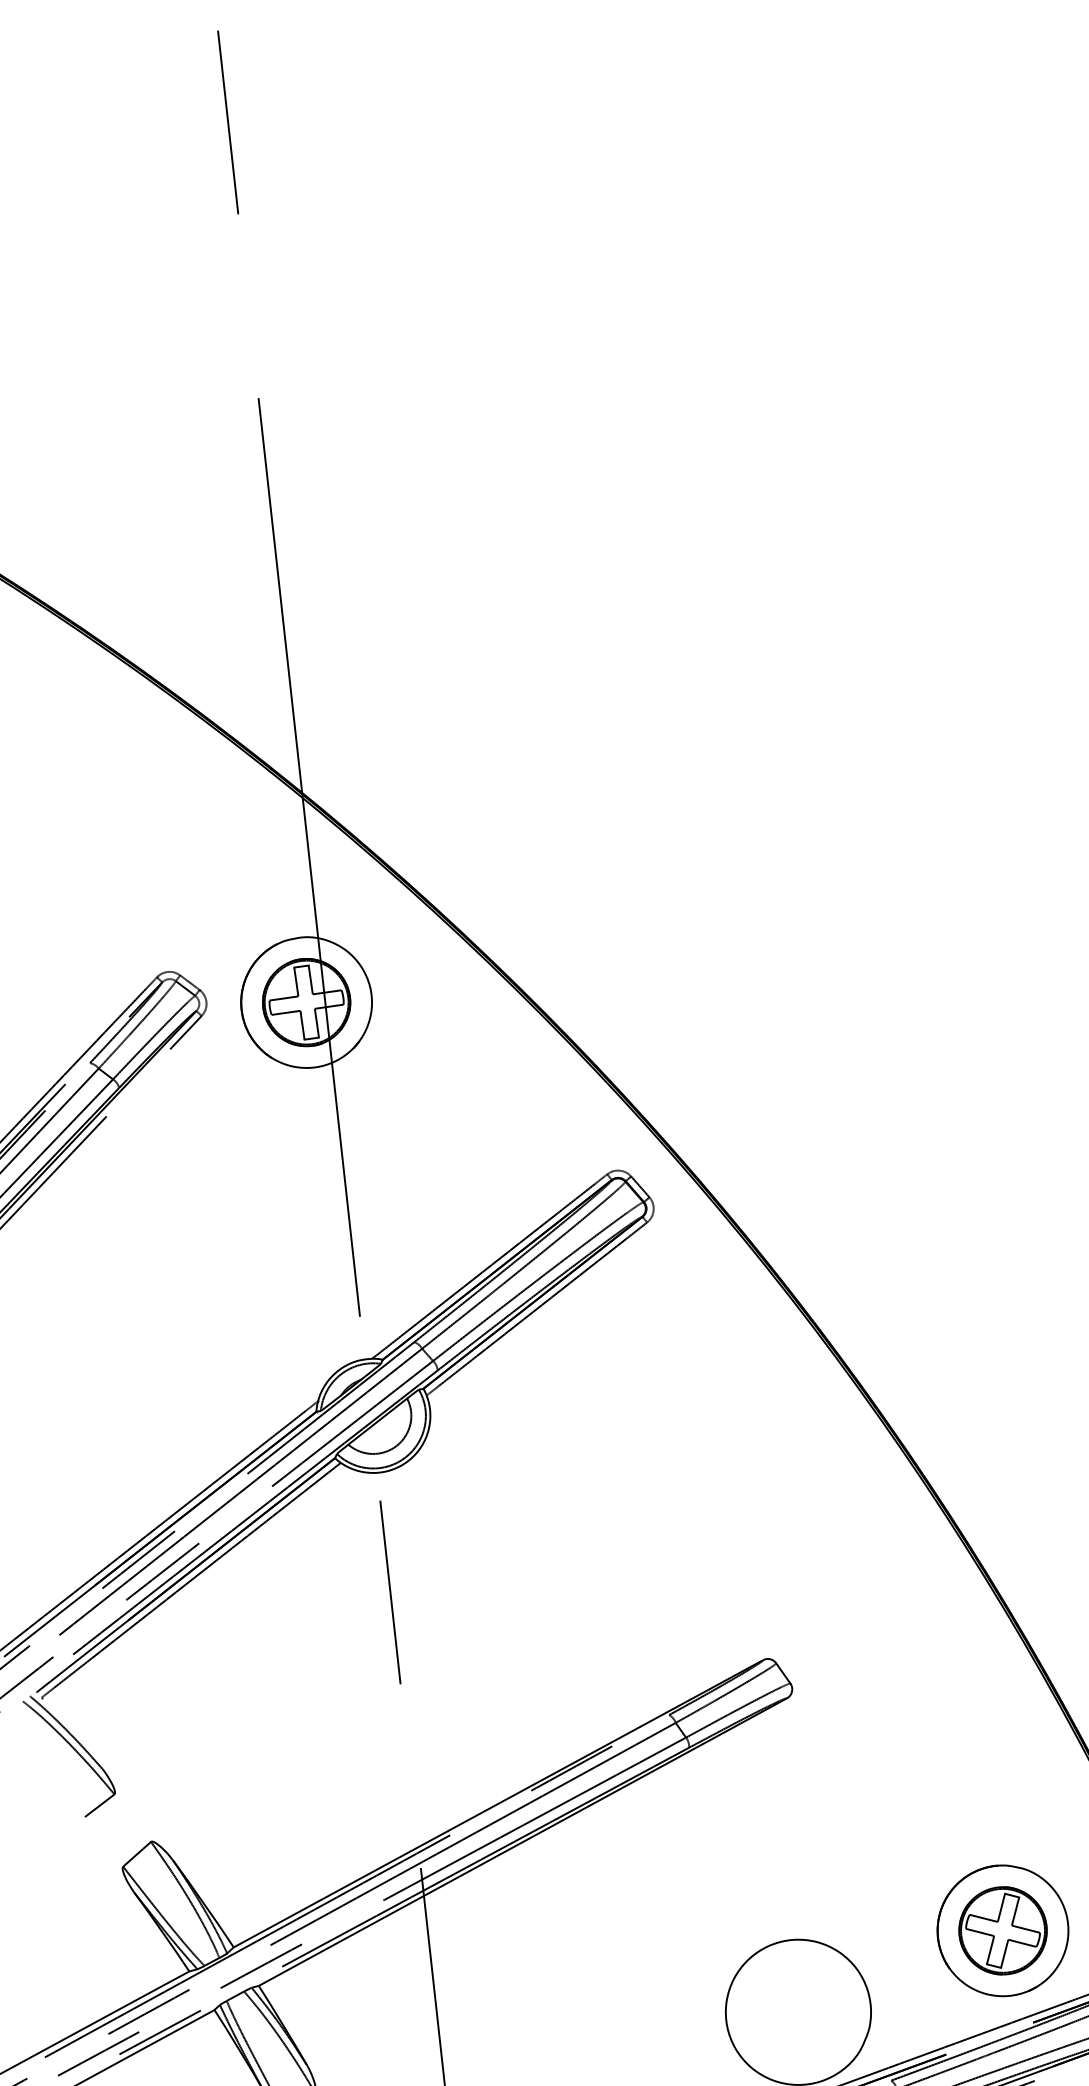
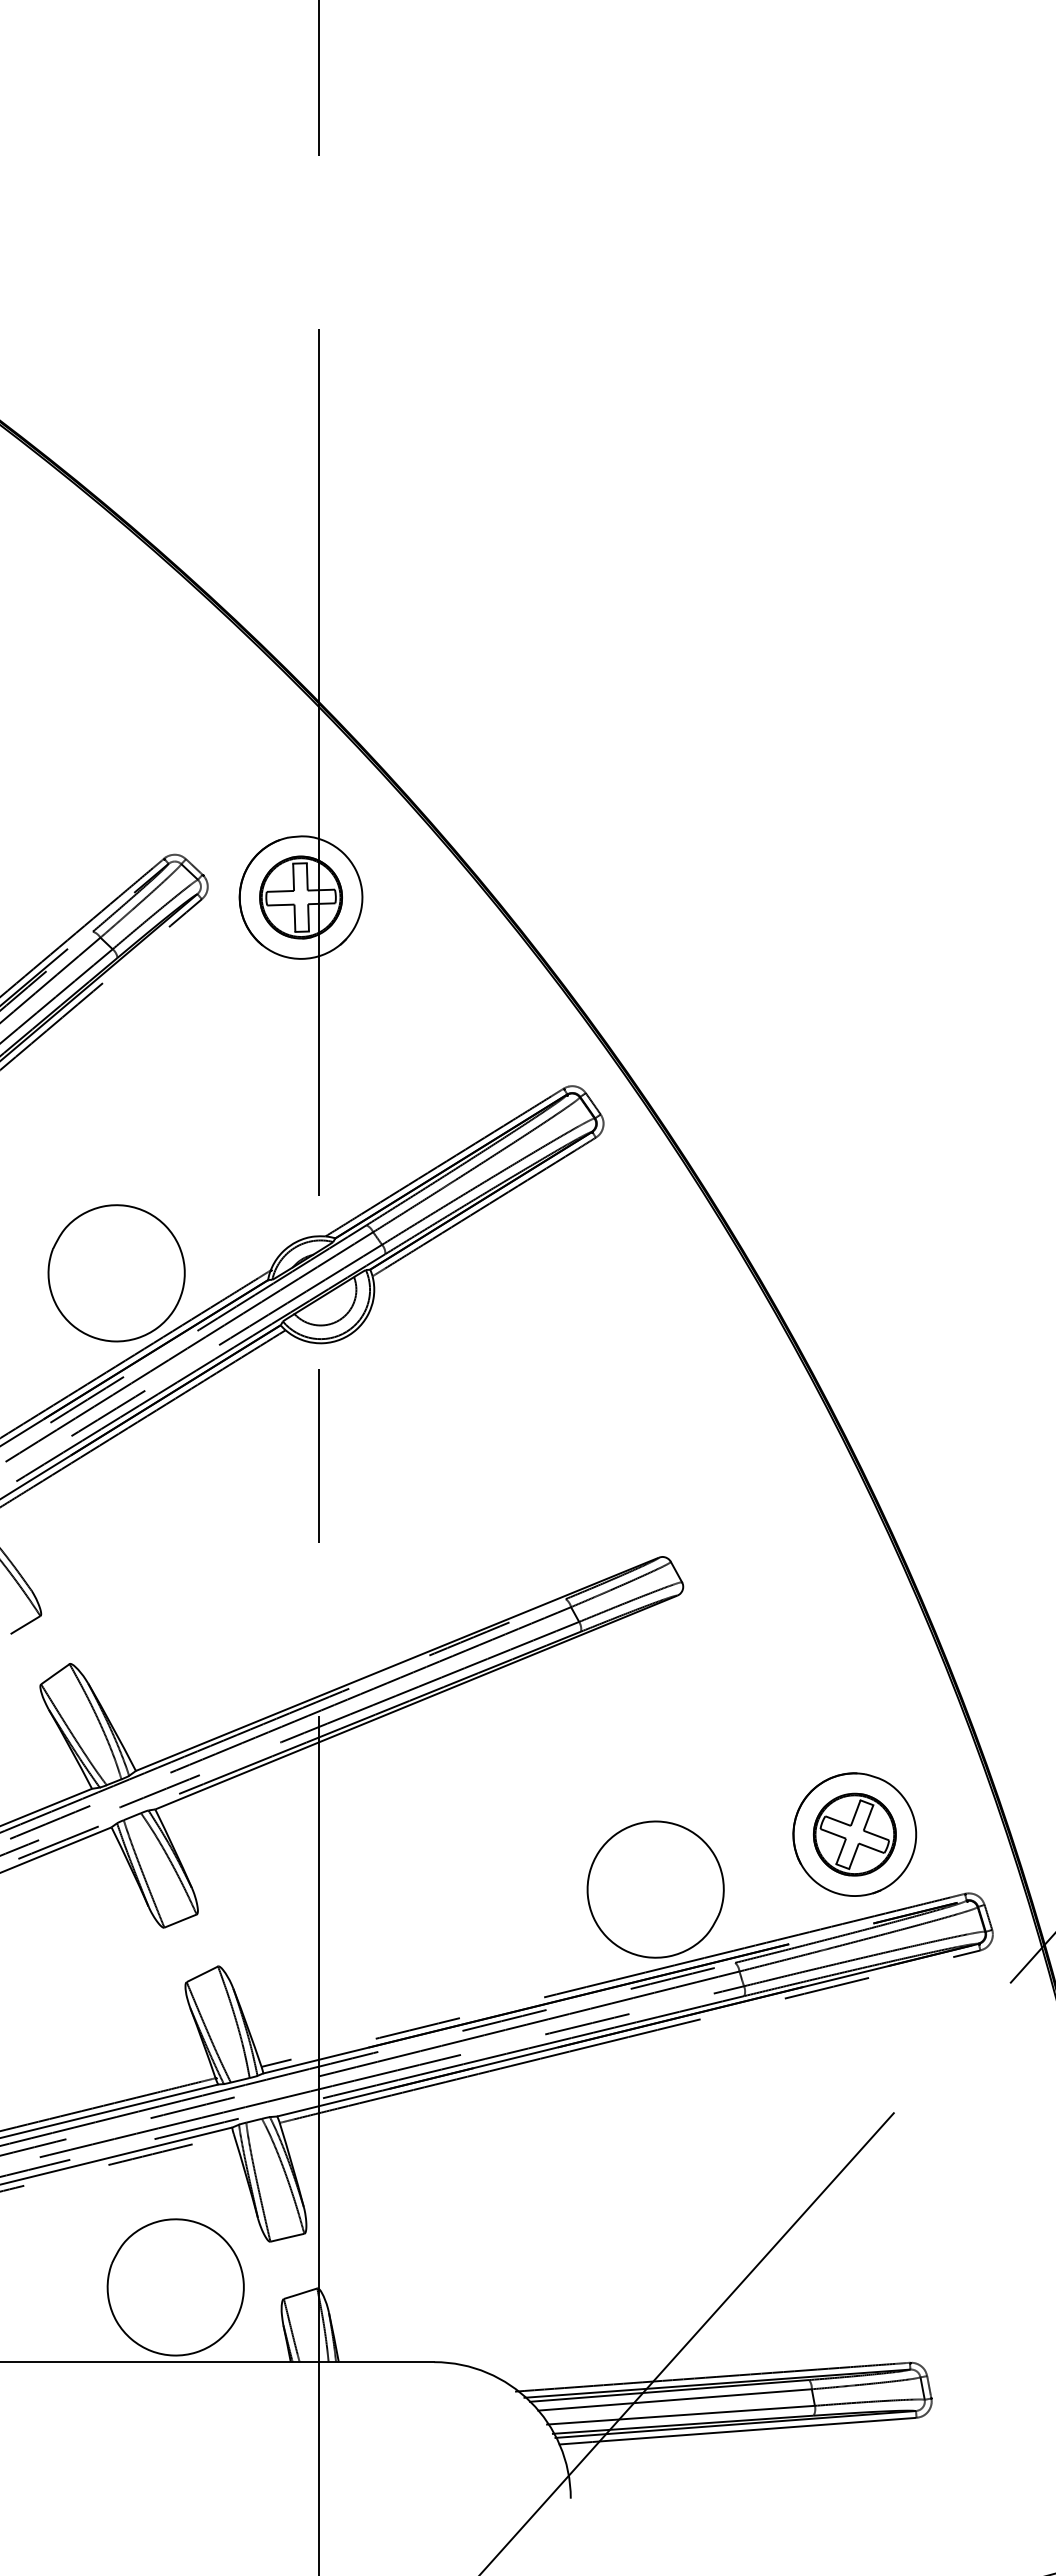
part: (154, 1422) -> (116, 1273), added

